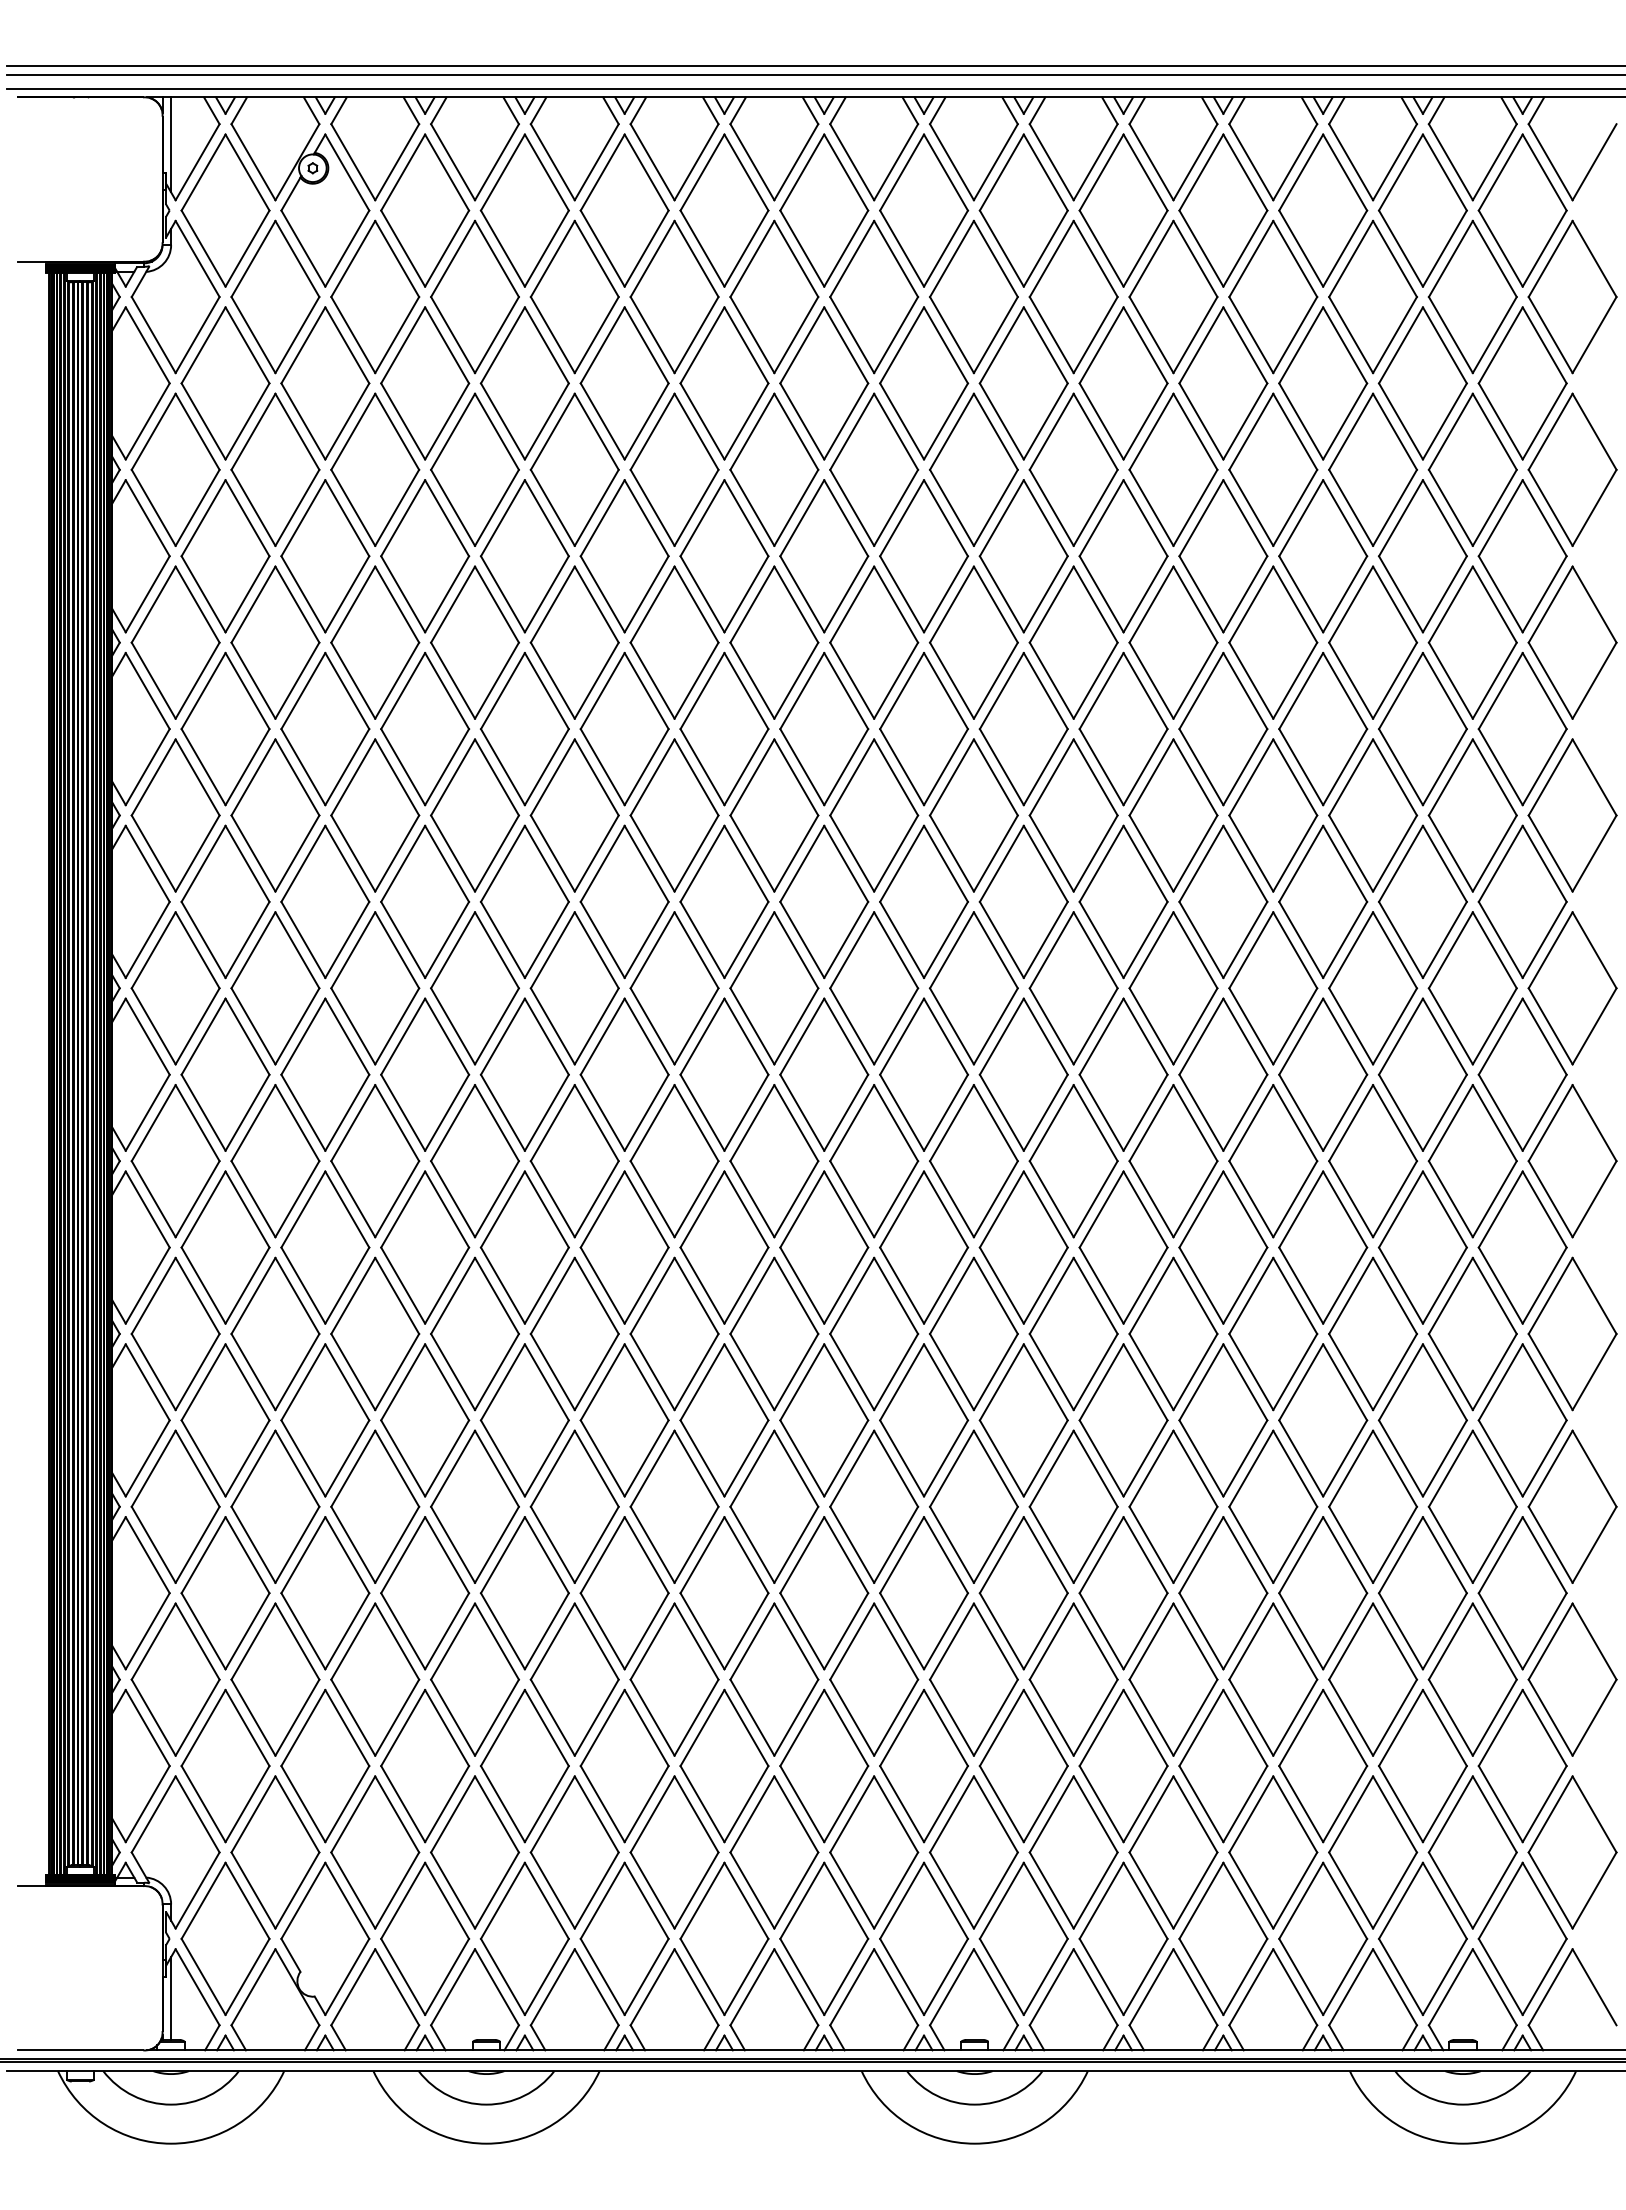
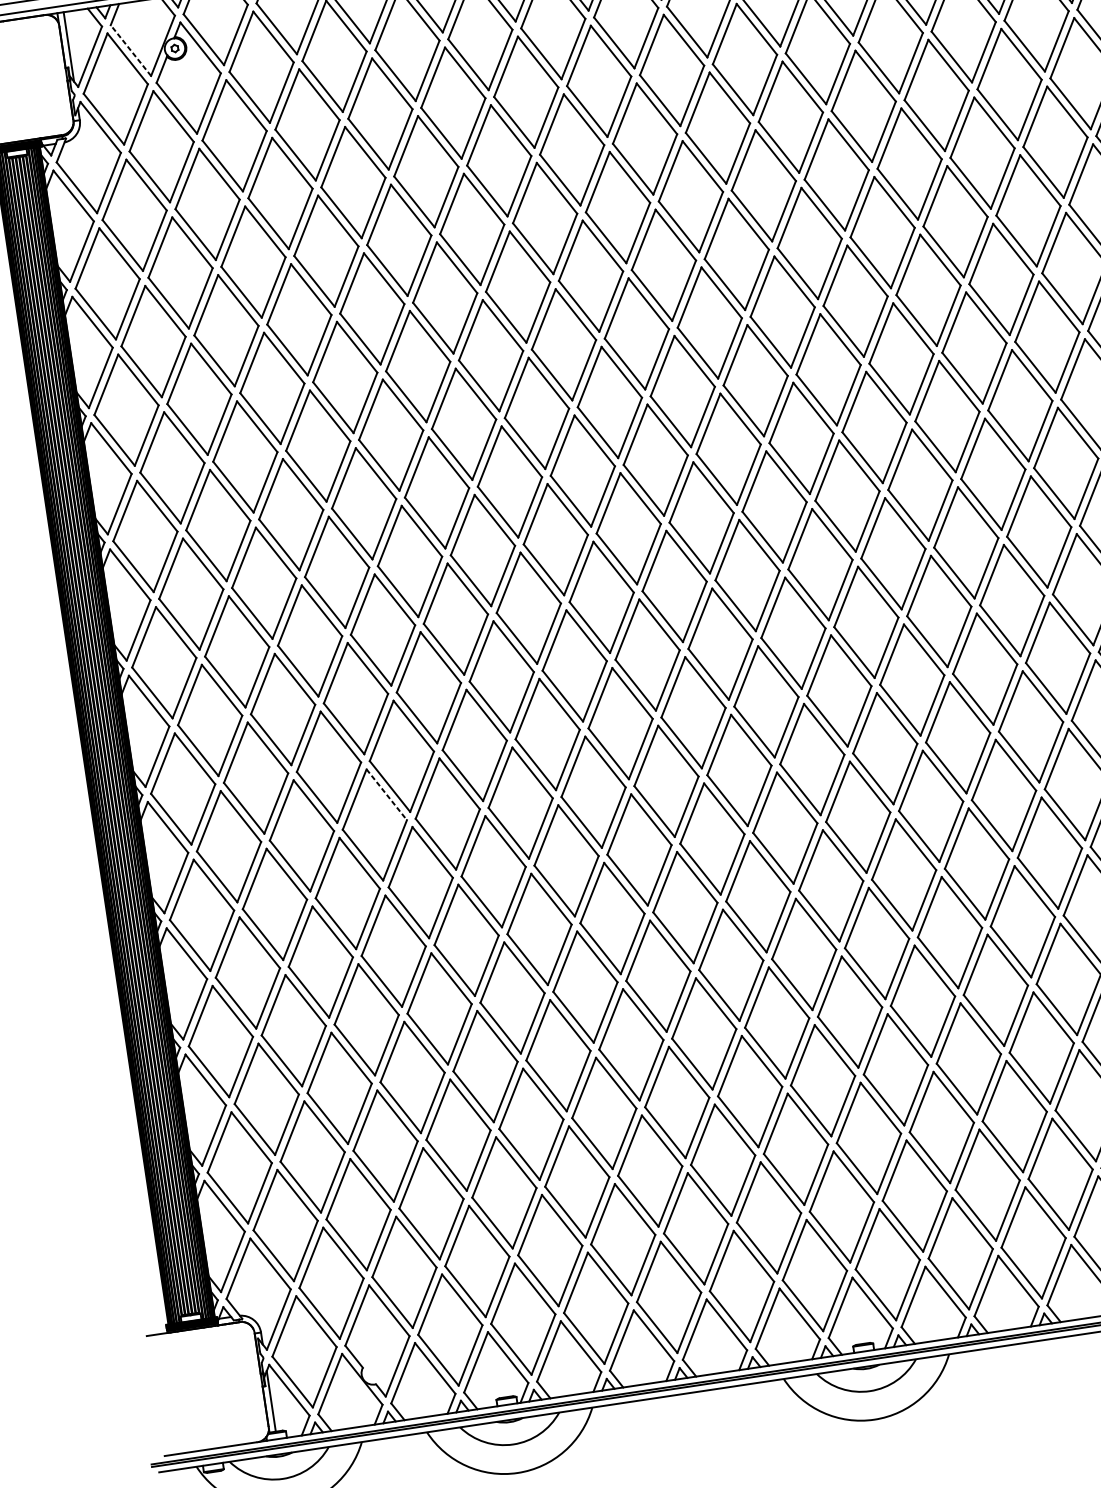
line: (253, 162) -> (130, 50), solid -> dashed
line: (447, 1209) -> (387, 794), solid -> dashed

